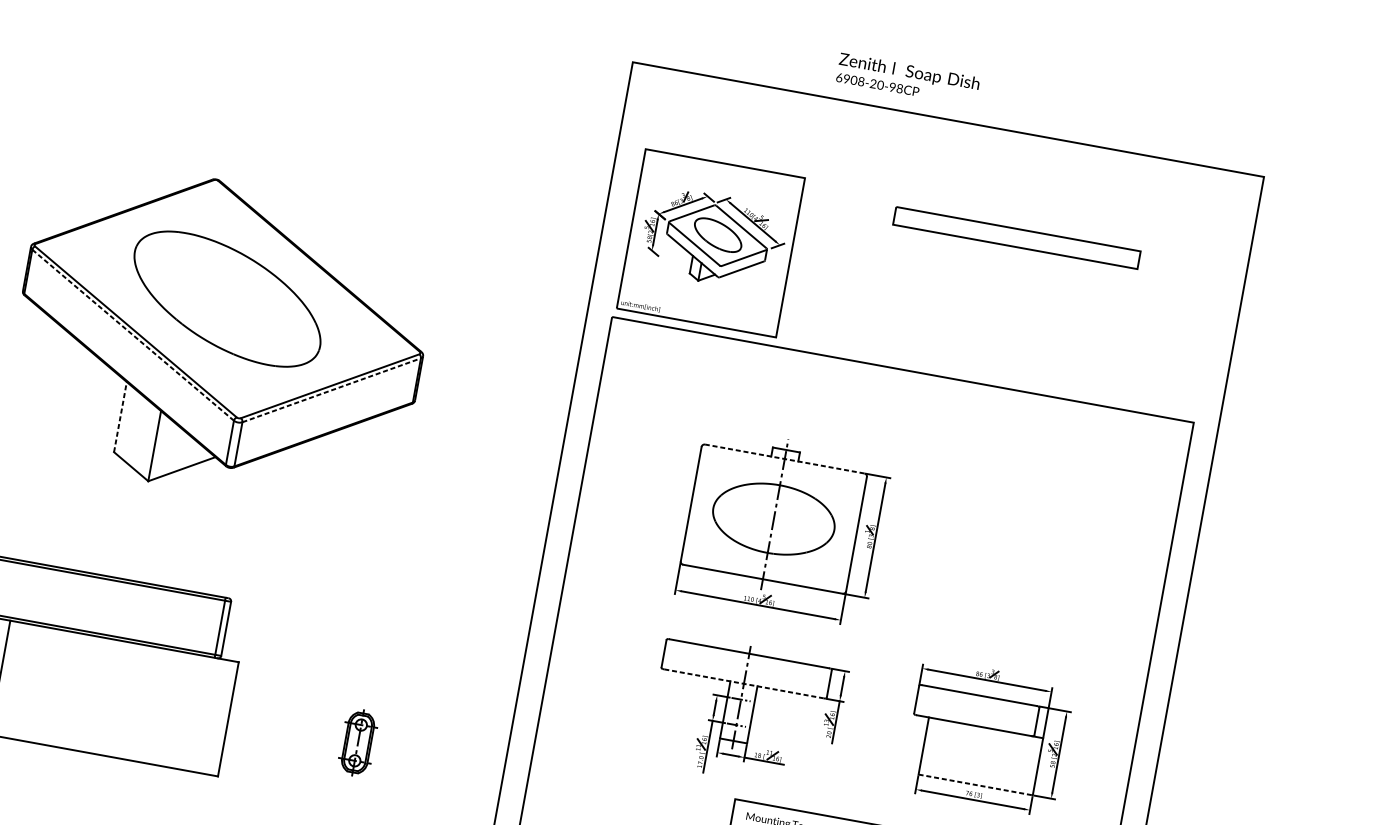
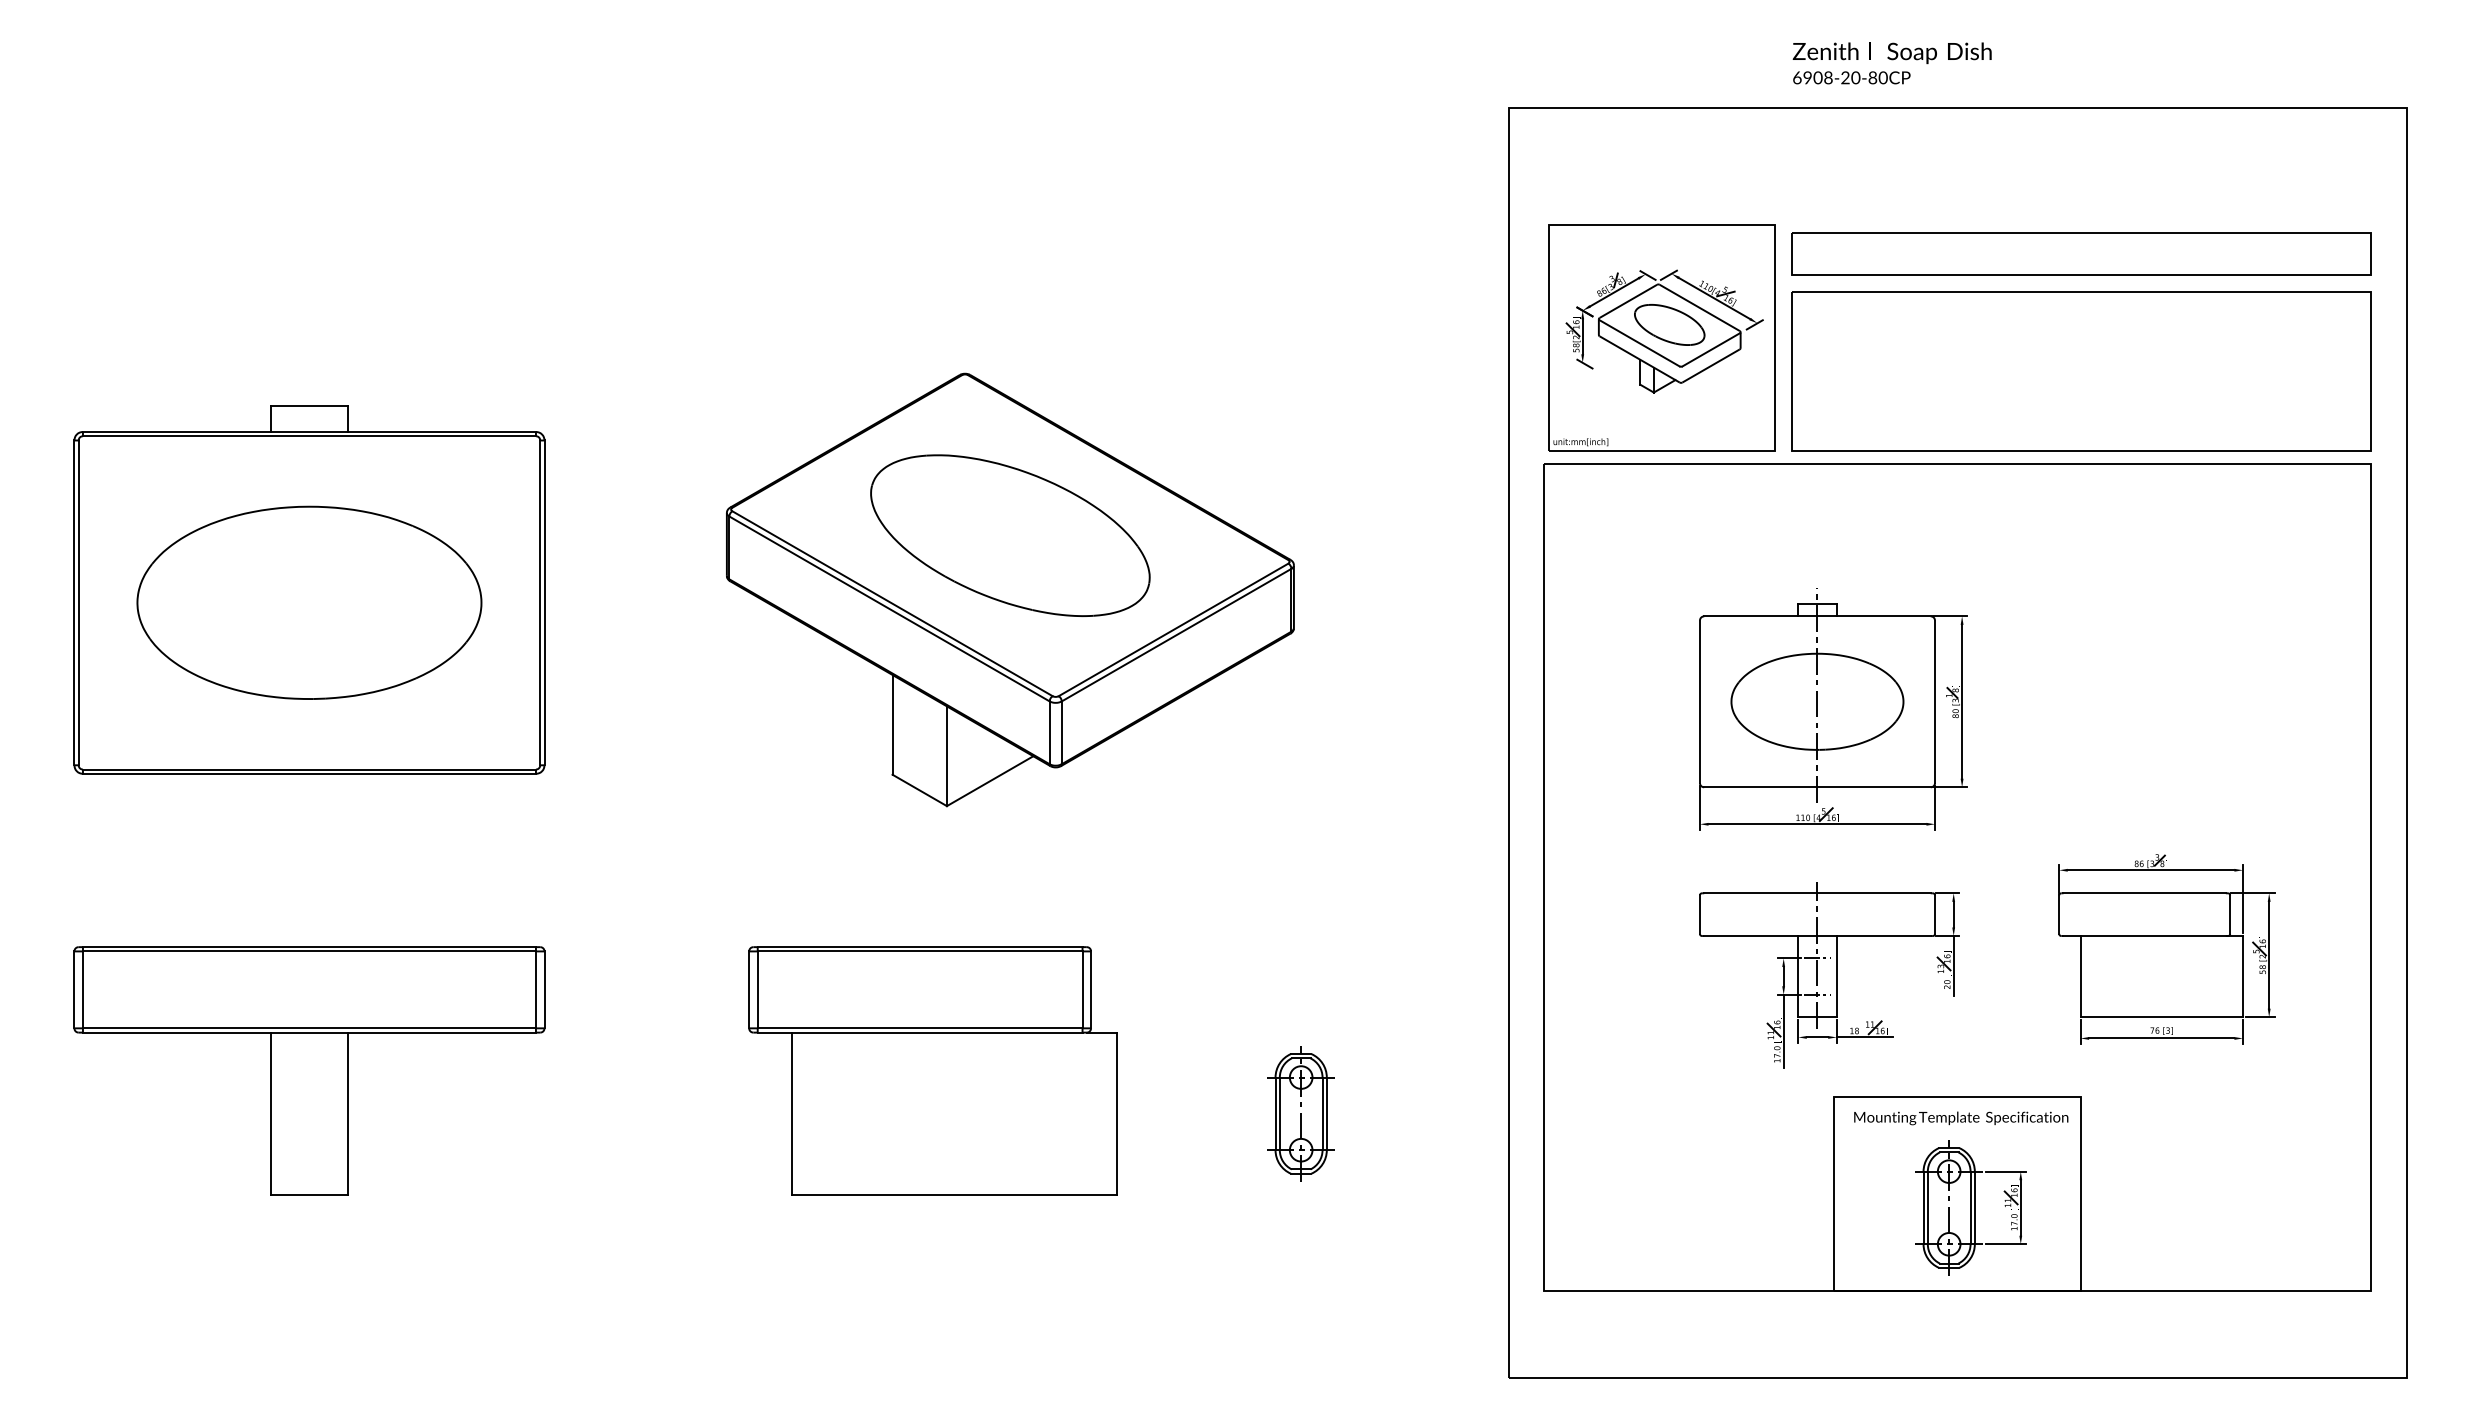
text: (895, 88) -> (1877, 78), 6908-20-98CP -> 6908-20-80CP
part: (1016, 237) -> (2081, 253), size x1.67
part: (1001, 320) -> (2081, 371), added
line: (133, 334) -> (889, 608), dashed -> solid
line: (331, 390) -> (1176, 635), dashed -> solid
line: (120, 416) -> (892, 724), dashed -> solid
line: (784, 458) -> (1816, 616), dashed -> solid
line: (743, 684) -> (1817, 936), dashed -> solid
part: (357, 742) -> (1300, 1113), size x1.43
line: (976, 785) -> (2162, 1017), dashed -> solid

